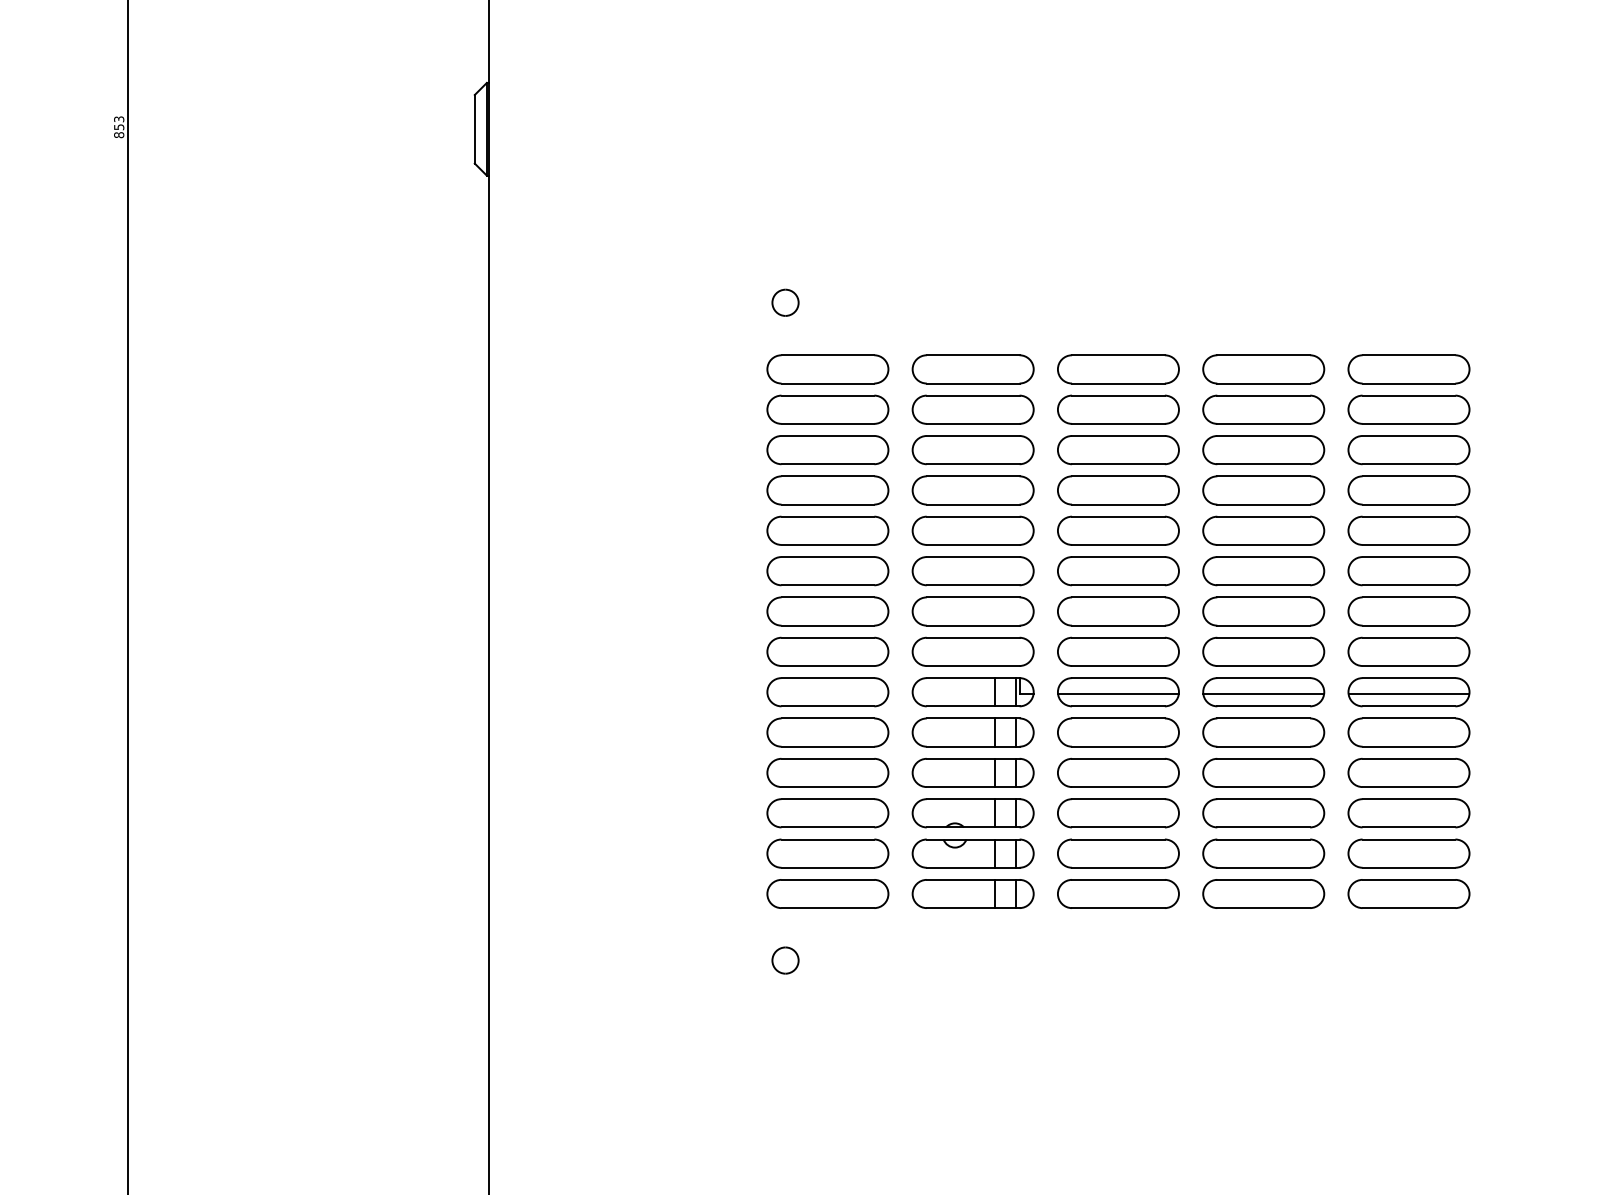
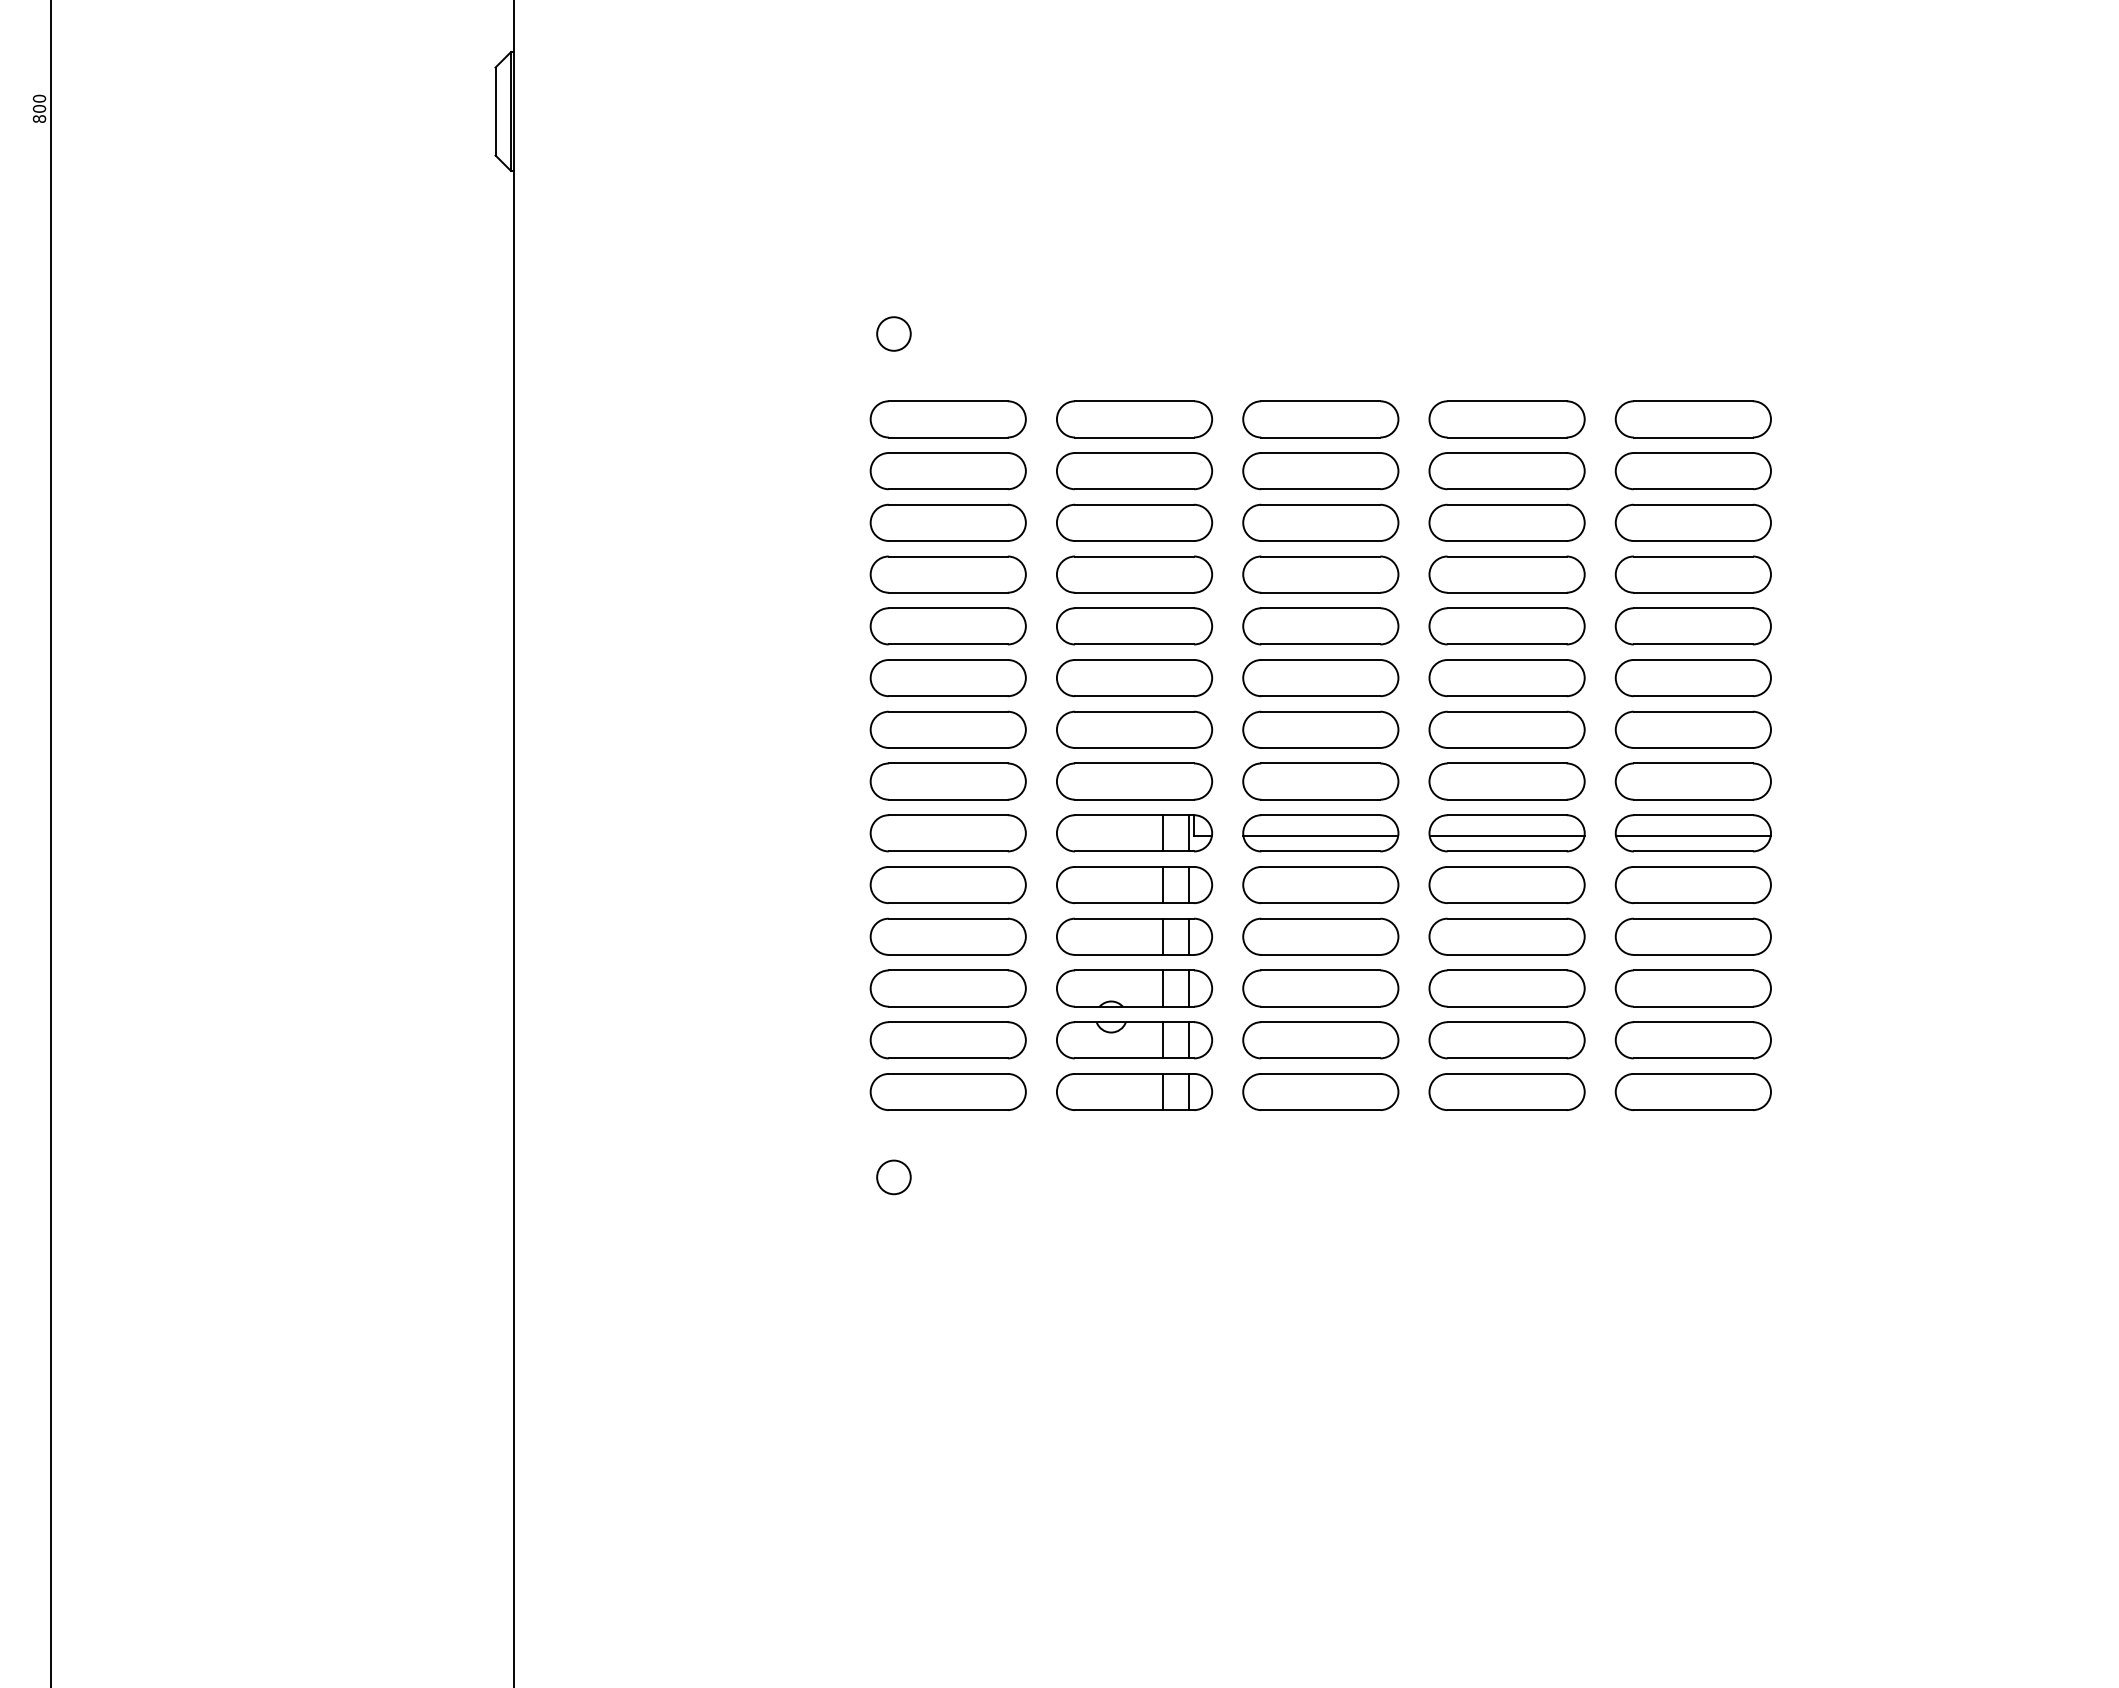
text: (119, 123) -> (39, 103), 853 -> 800

